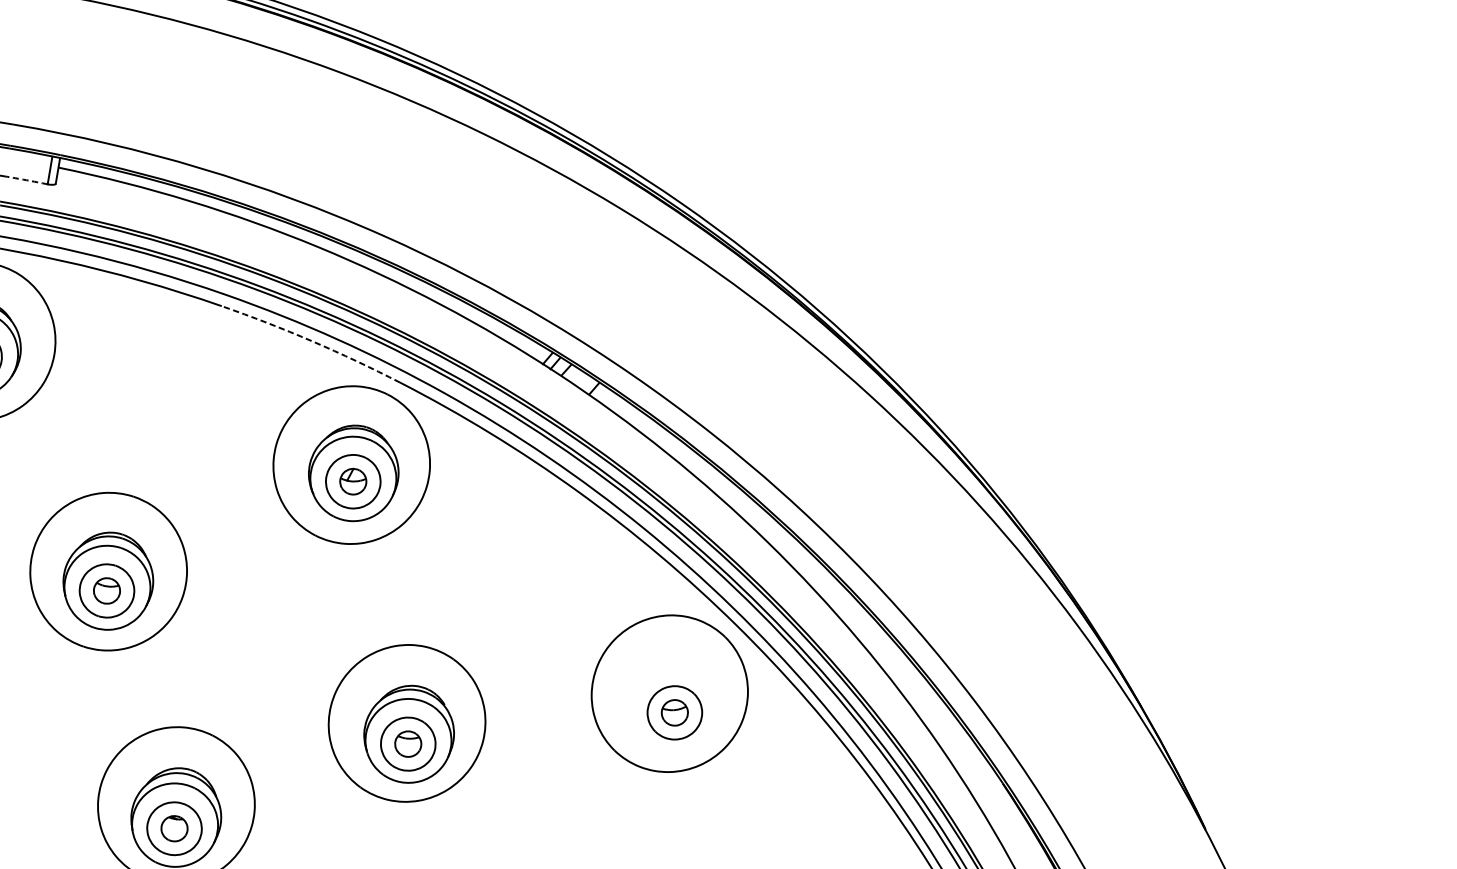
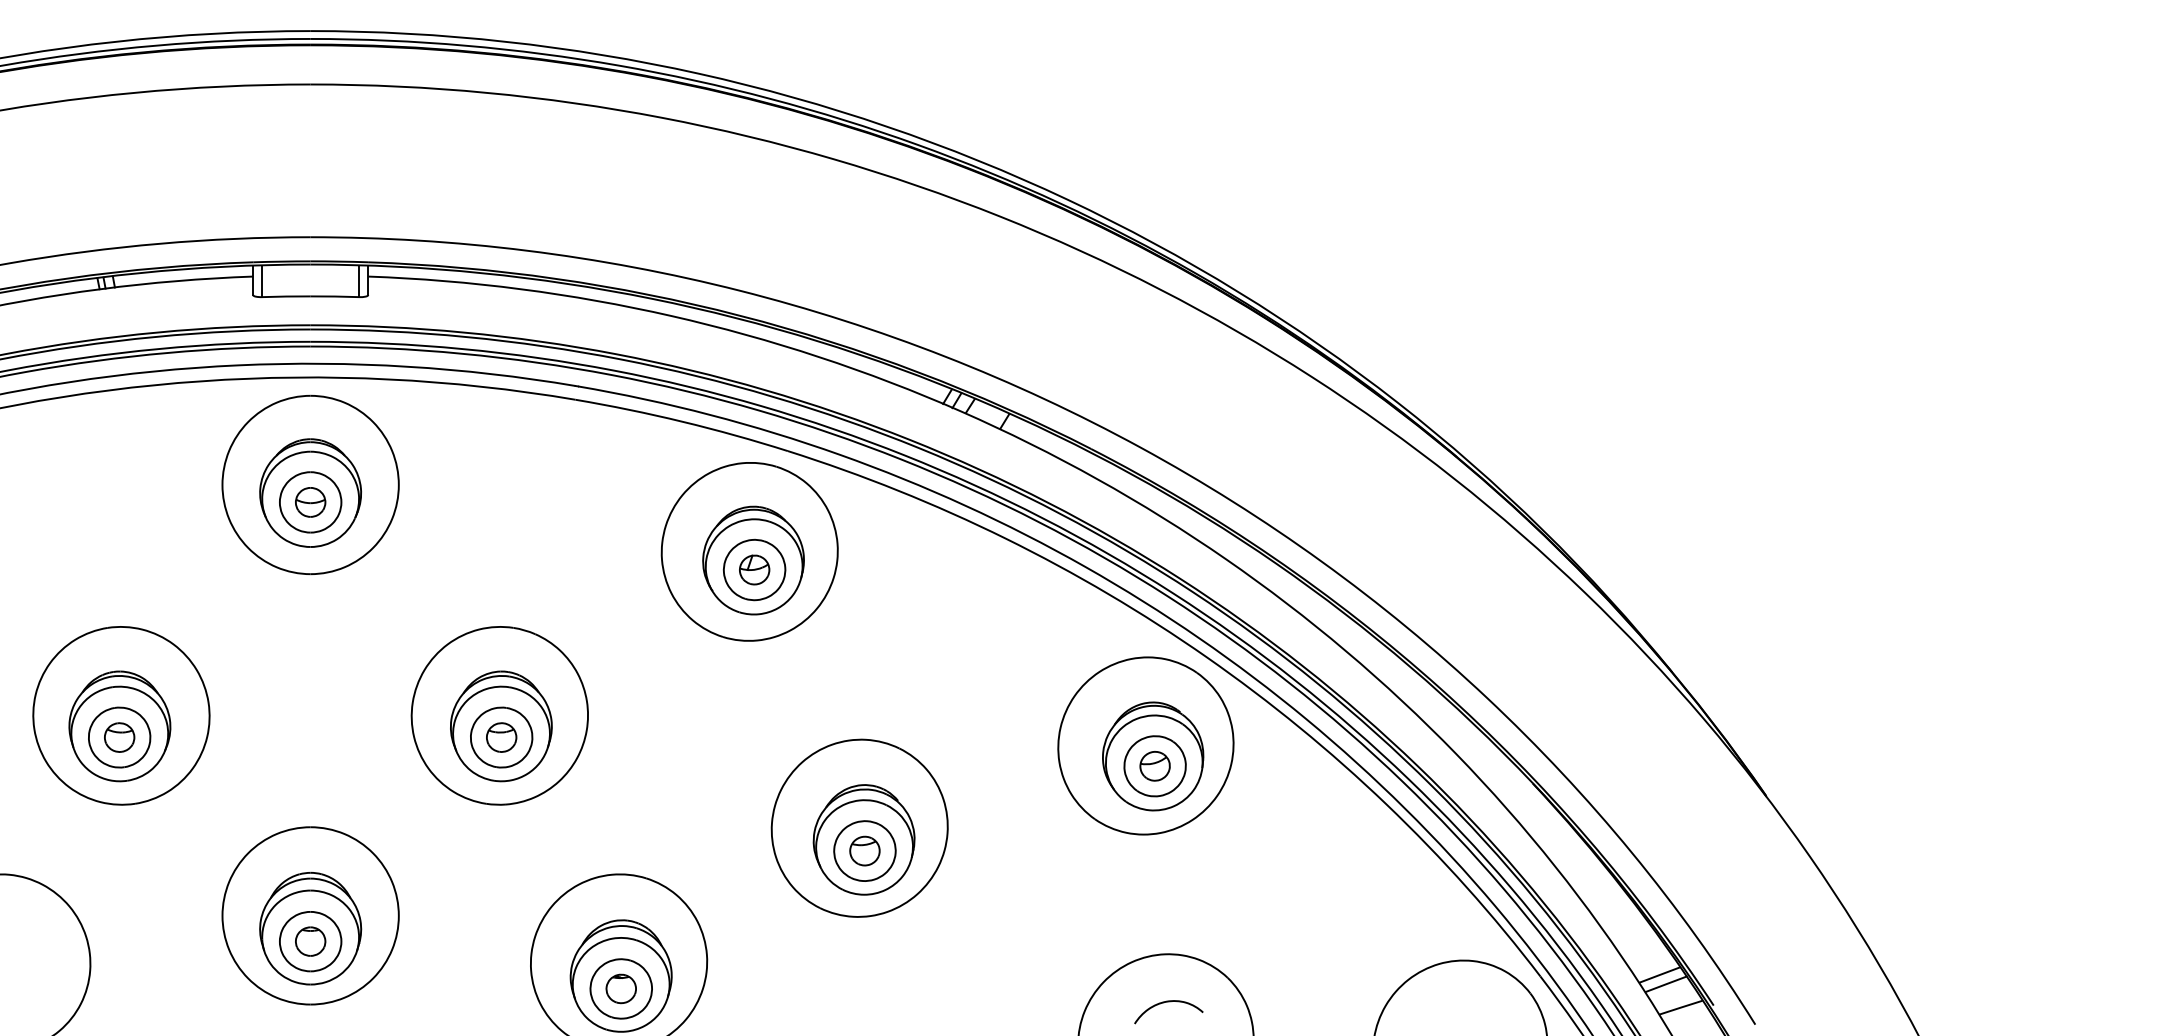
arc: (26, 180) -> (335, 296), dashed -> solid
arc: (312, 341) -> (682, 421), dashed -> solid
part: (674, 704) -> (1153, 756), added

